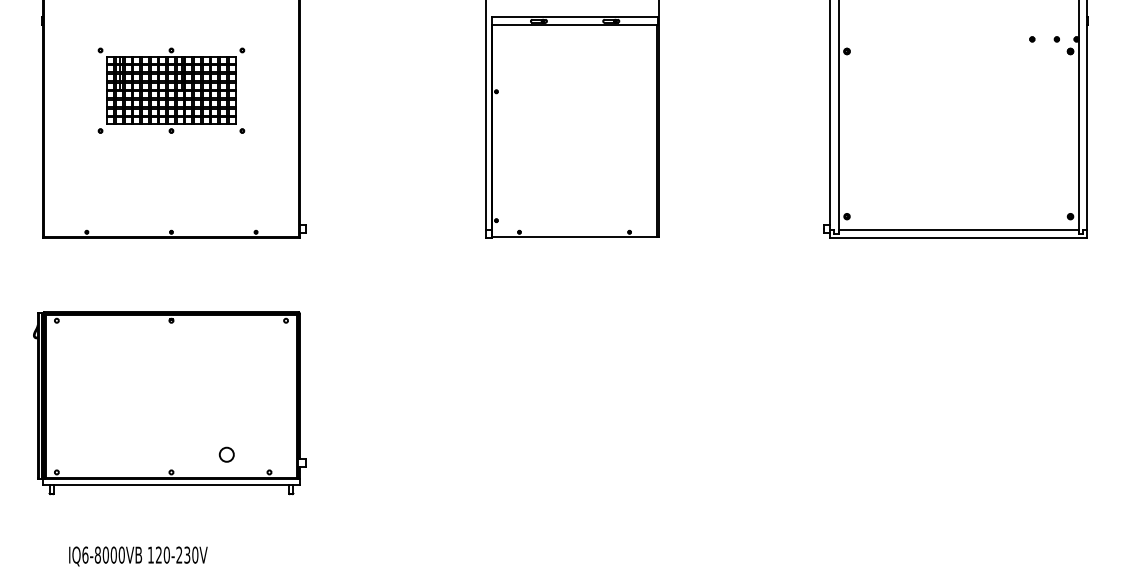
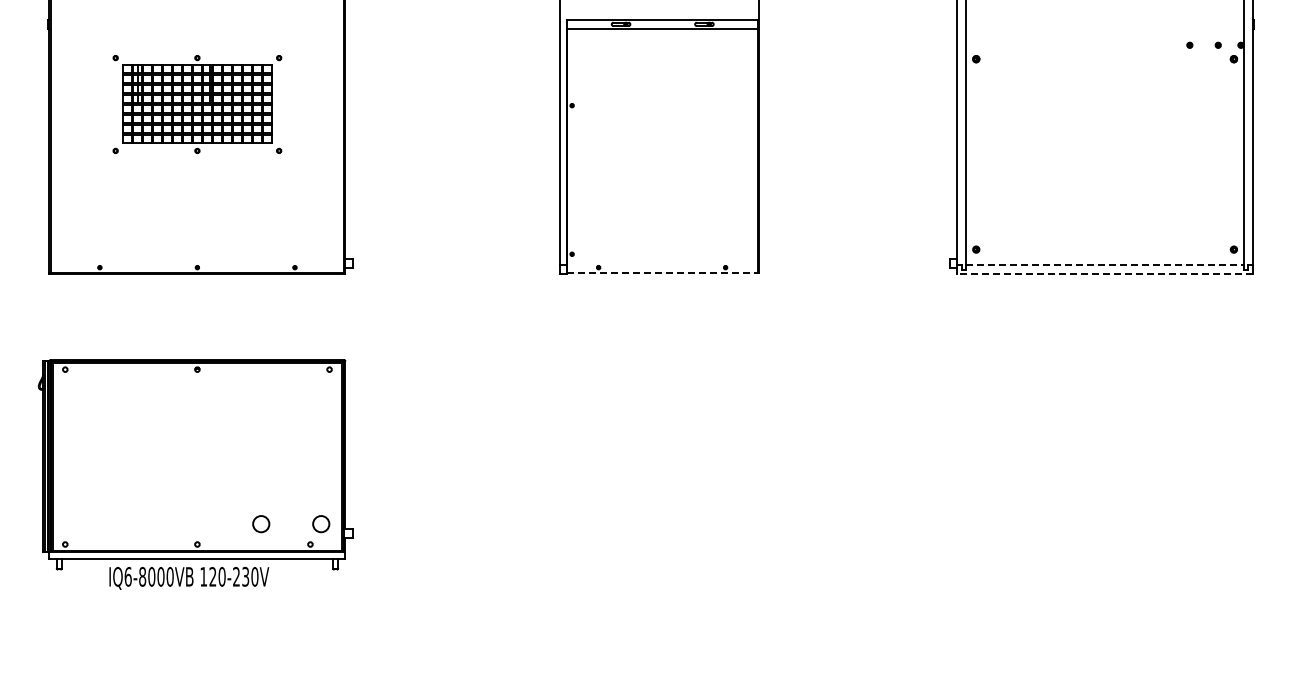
line: (959, 230) -> (1105, 265), solid -> dashed
line: (574, 236) -> (662, 272), solid -> dashed
line: (959, 238) -> (1105, 274), solid -> dashed
circle: (279, 455) -> (321, 524), added
text: (138, 555) -> (189, 577), moved

